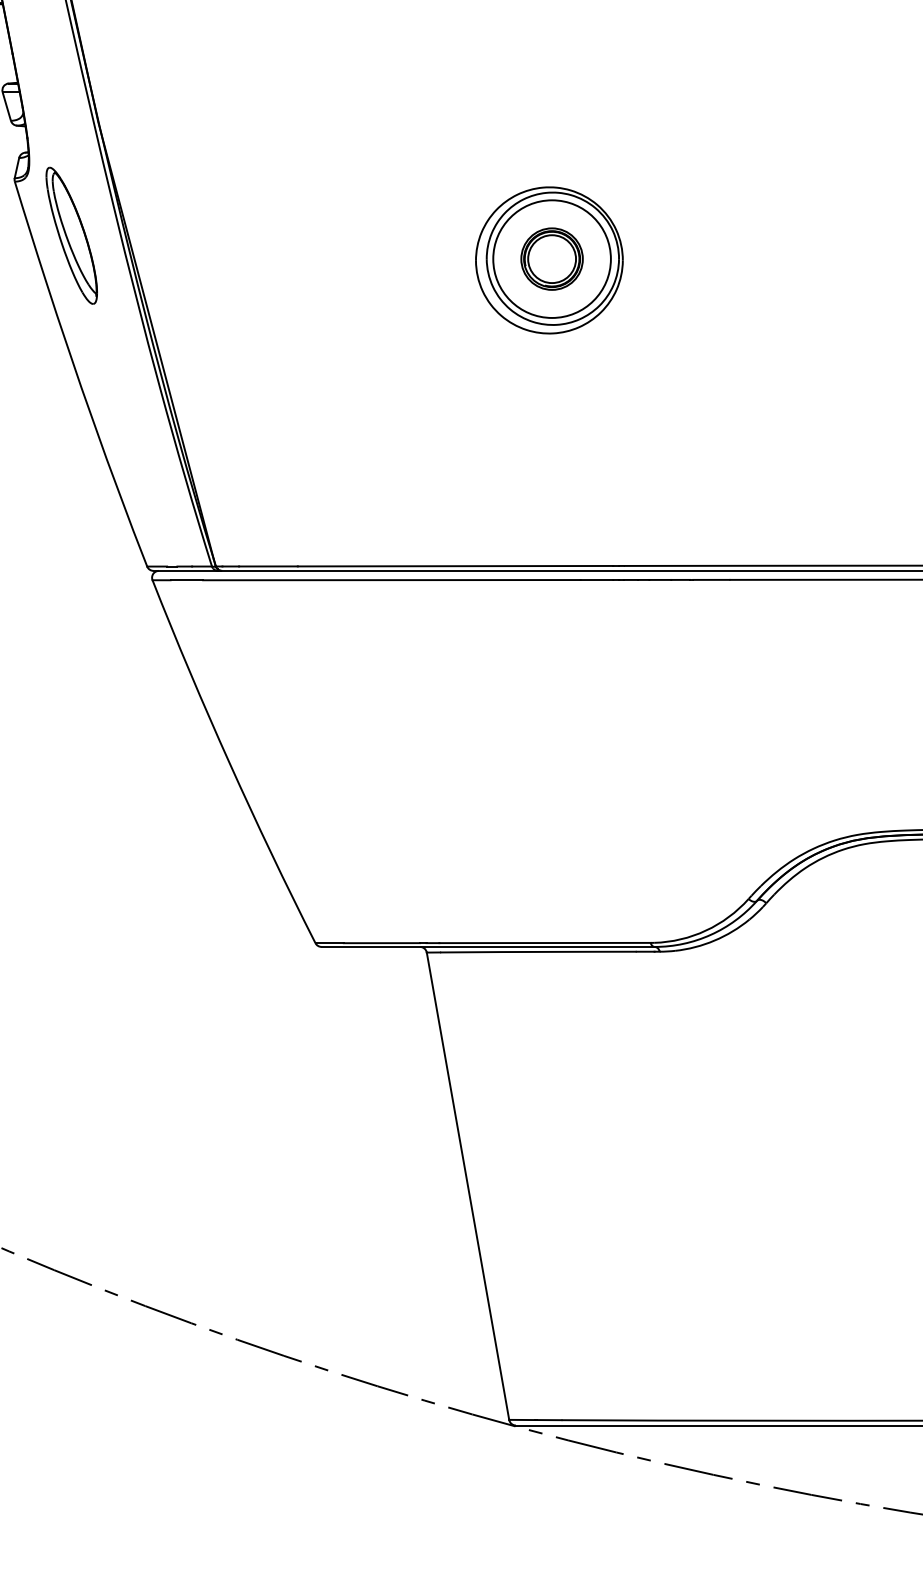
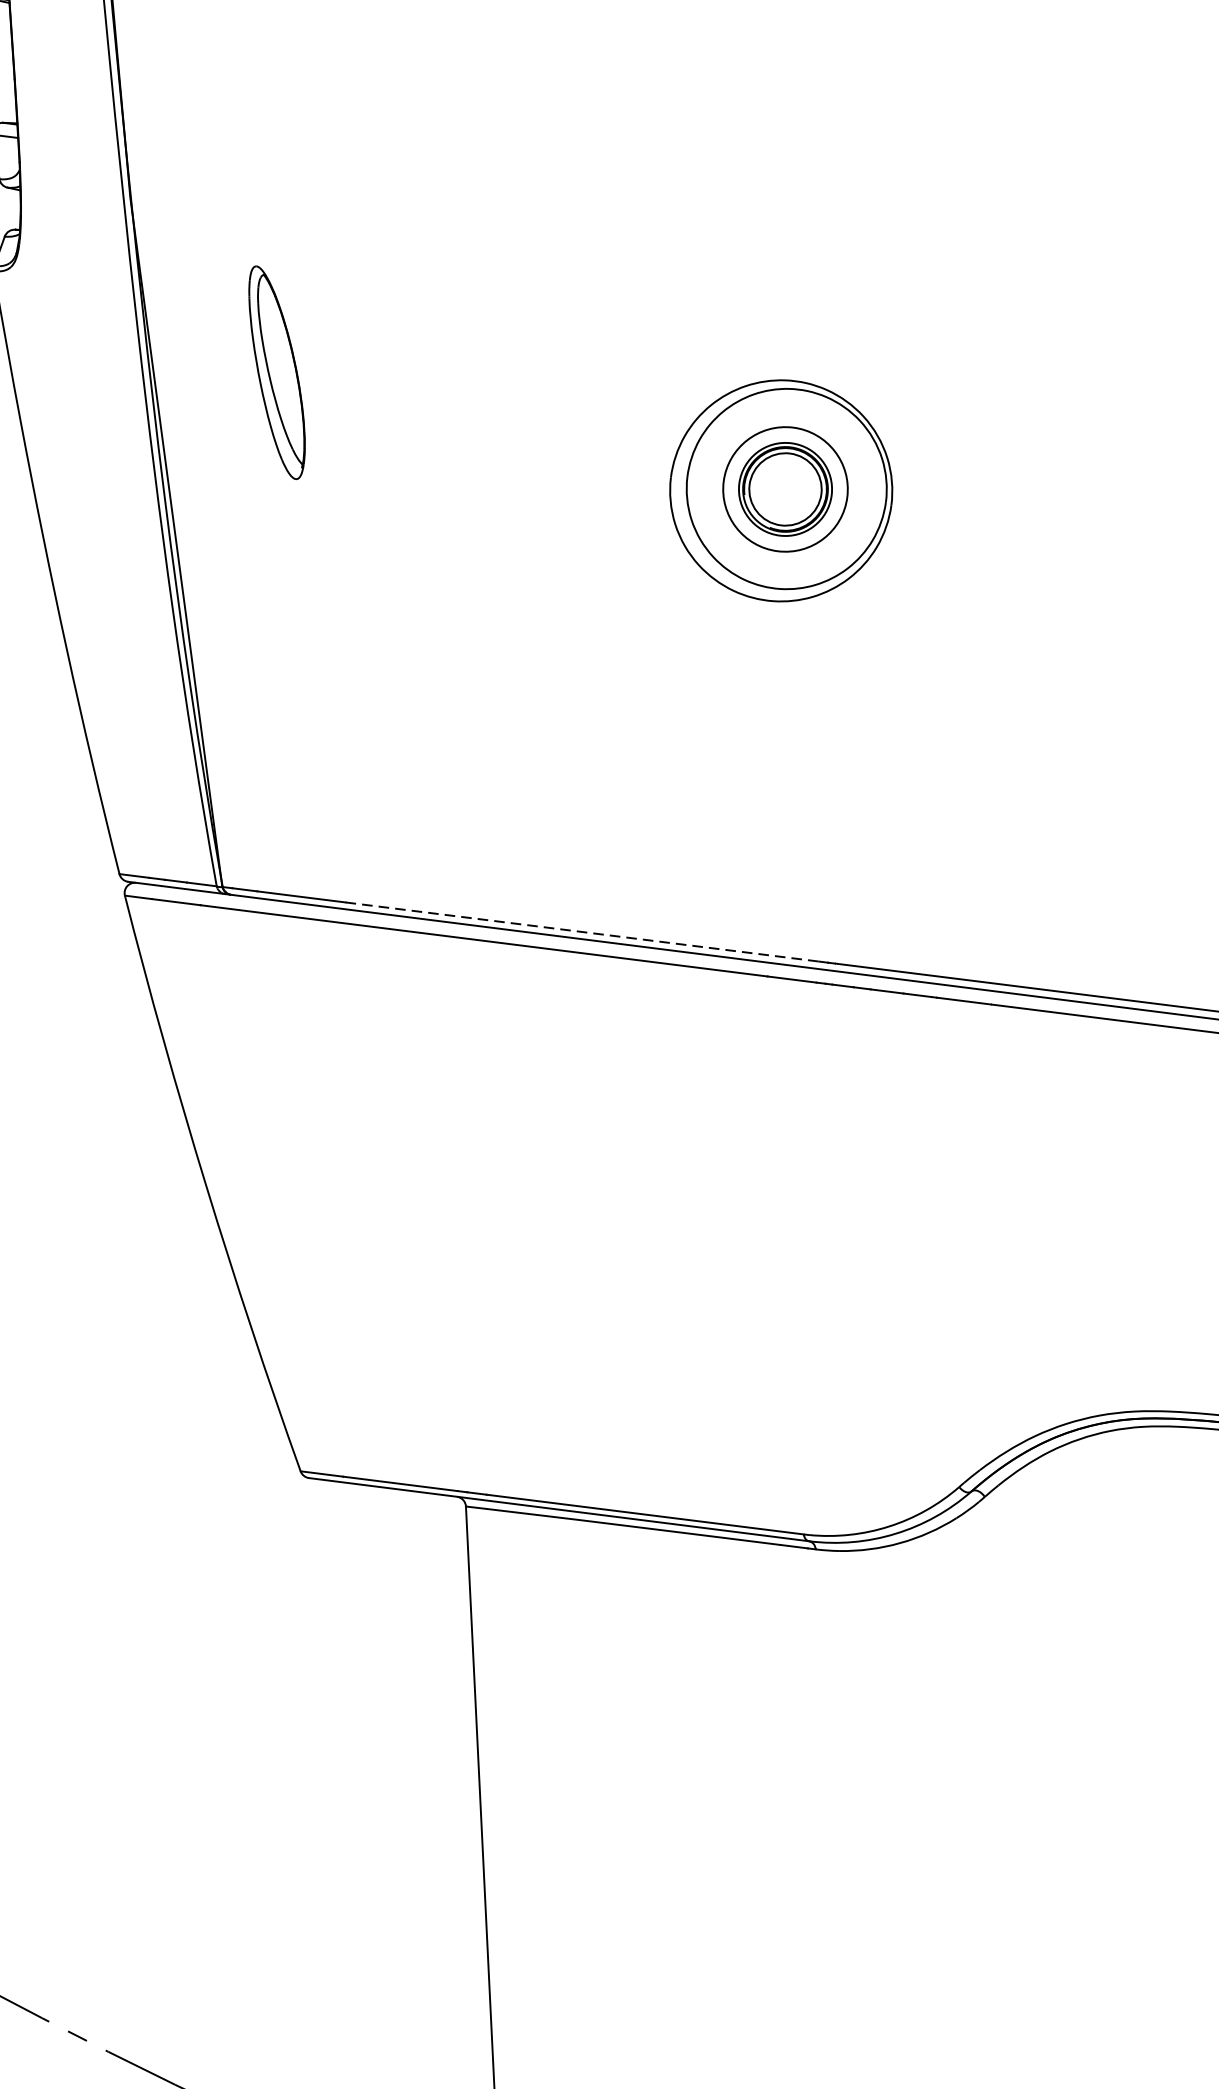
part: (71, 235) -> (276, 372), moved
circle: (551, 258) -> (784, 488), size x0.7
line: (455, 566) -> (582, 932), solid -> dashed

